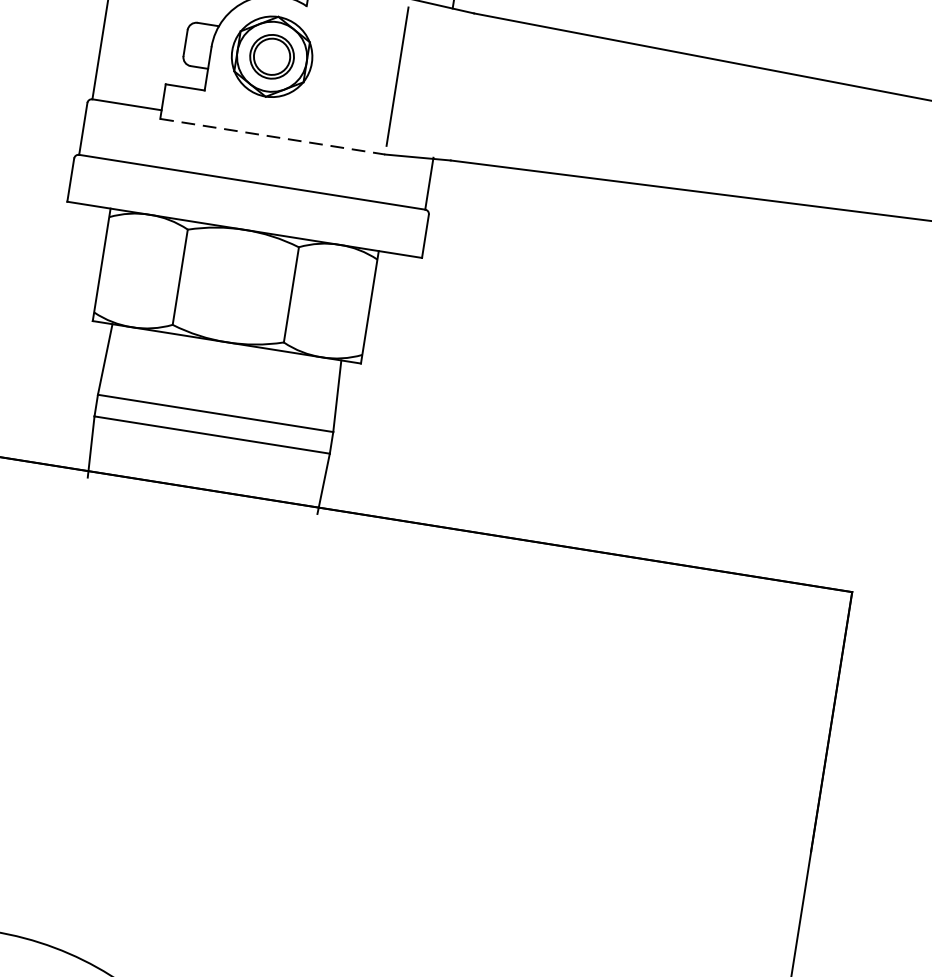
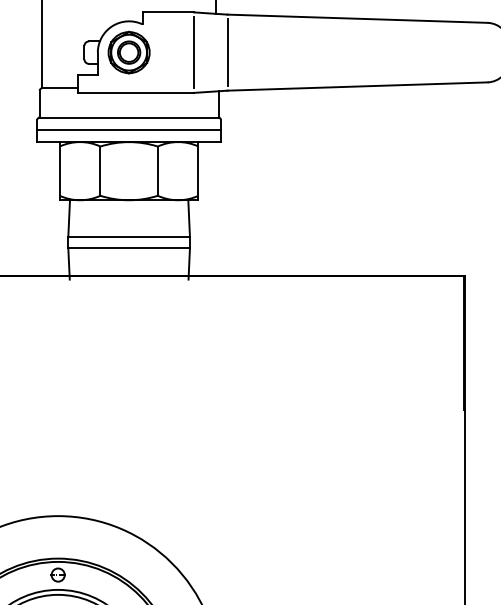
line: (462, 86) -> (227, 52), added
line: (274, 136) -> (136, 92), dashed -> solid
line: (247, 205) -> (128, 129), added

